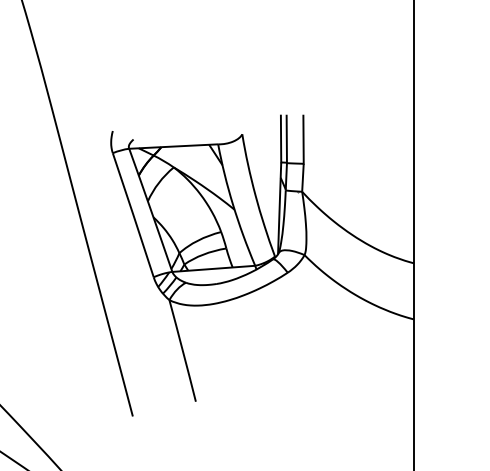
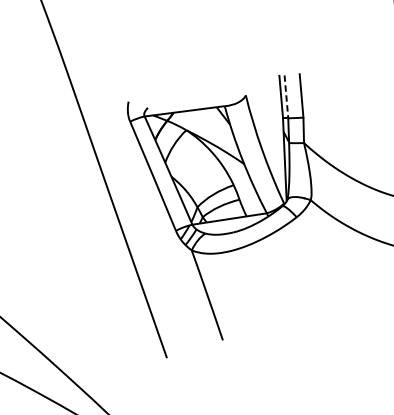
line: (286, 139) -> (286, 96), solid -> dashed

